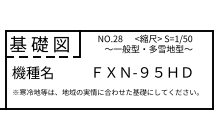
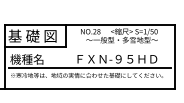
line: (43, 56) -> (35, 46), dashed -> solid
line: (108, 82) -> (89, 67), added

